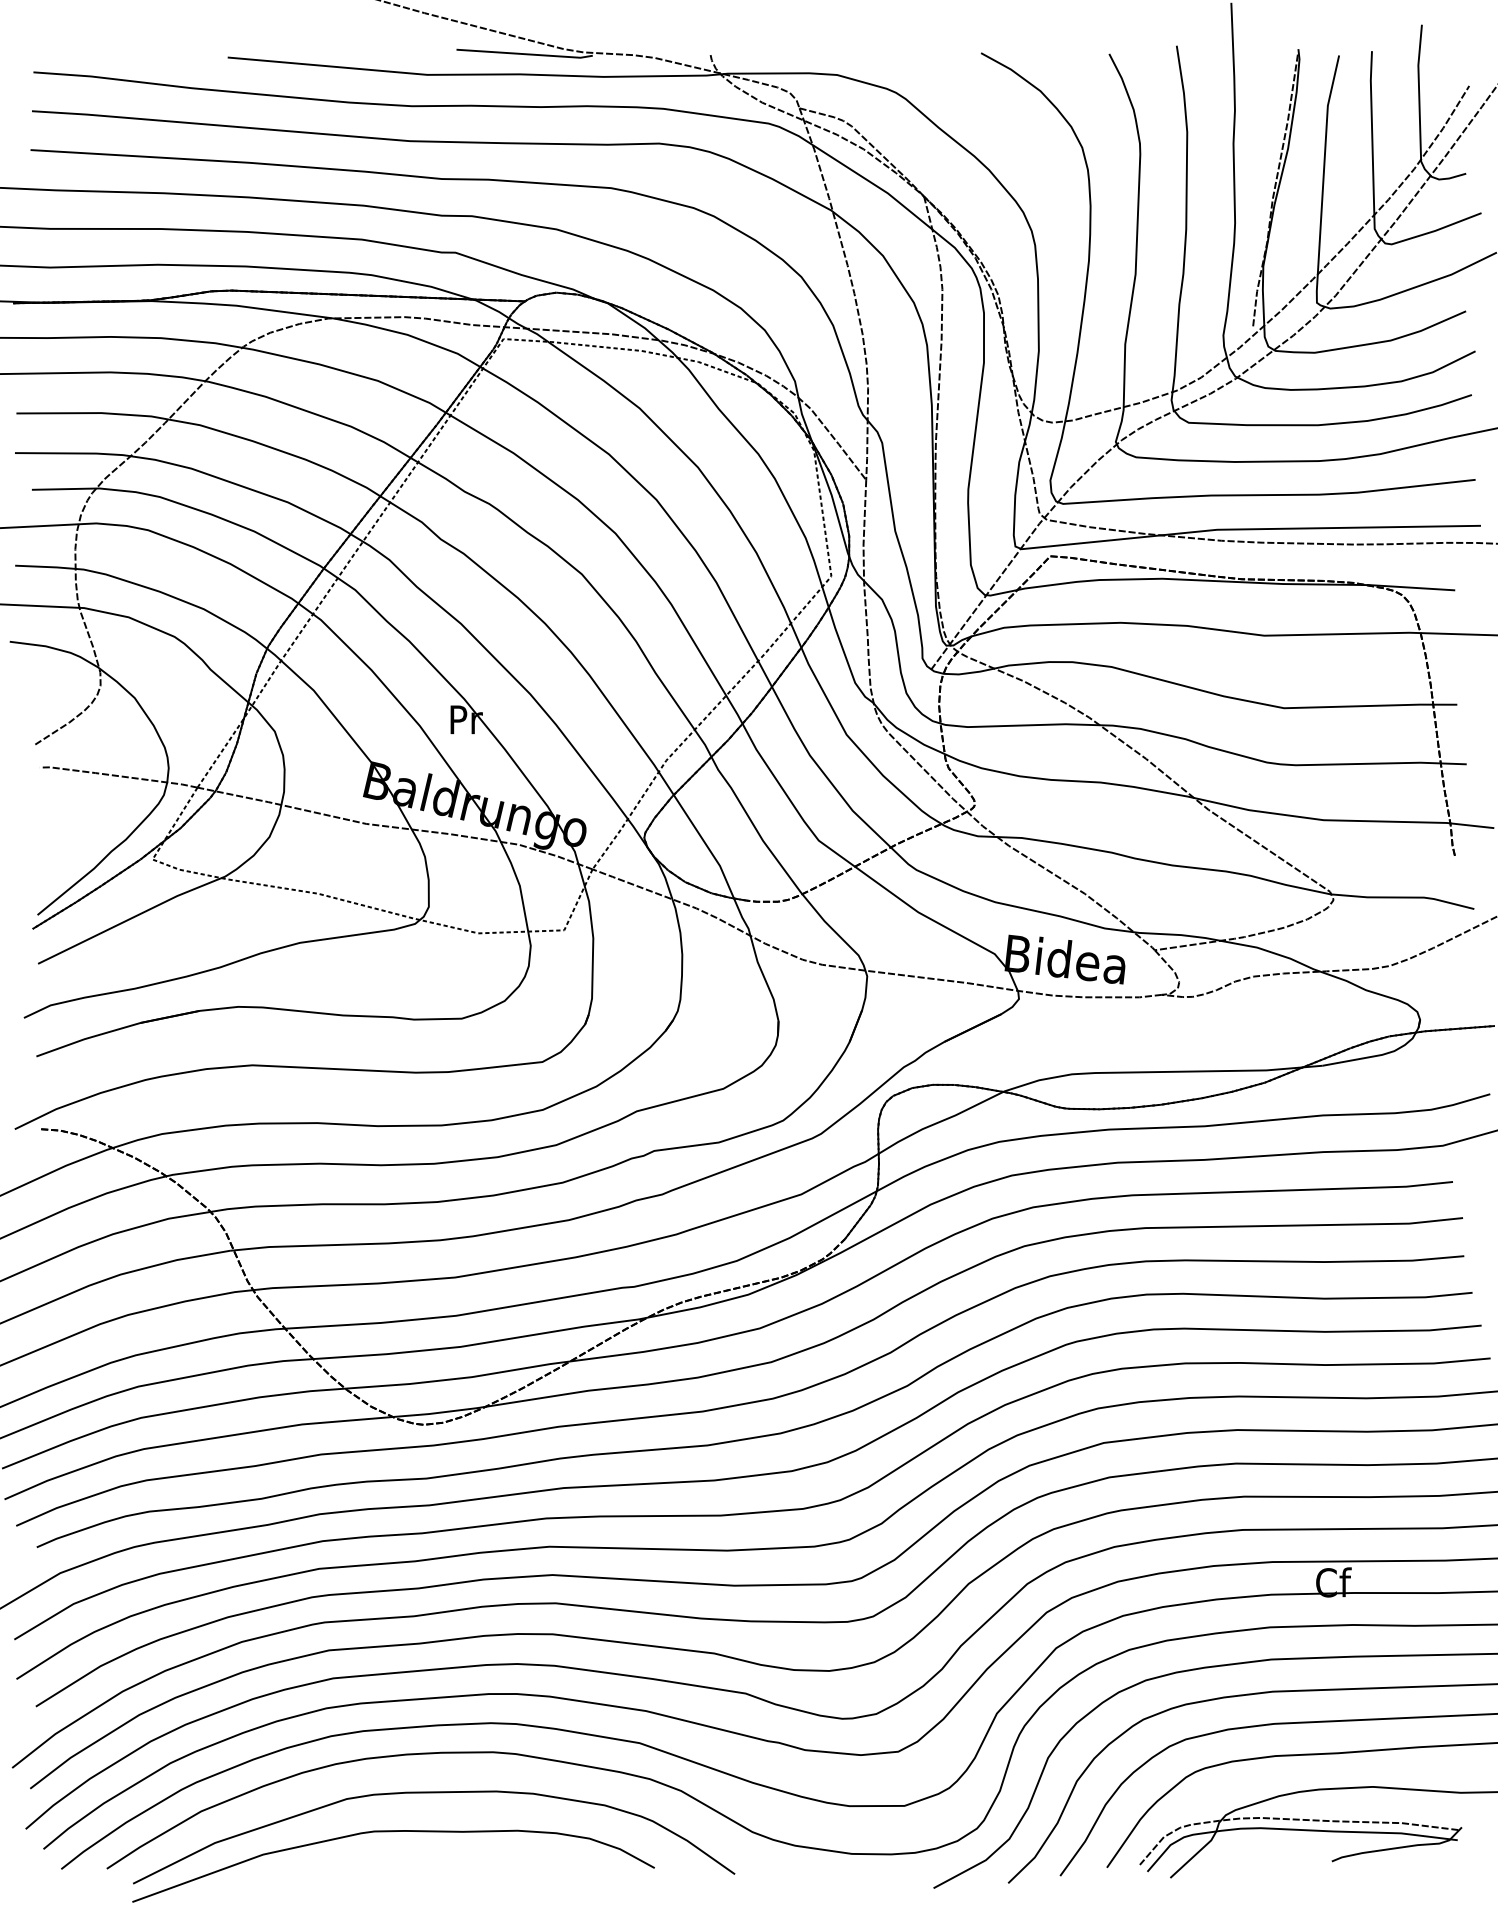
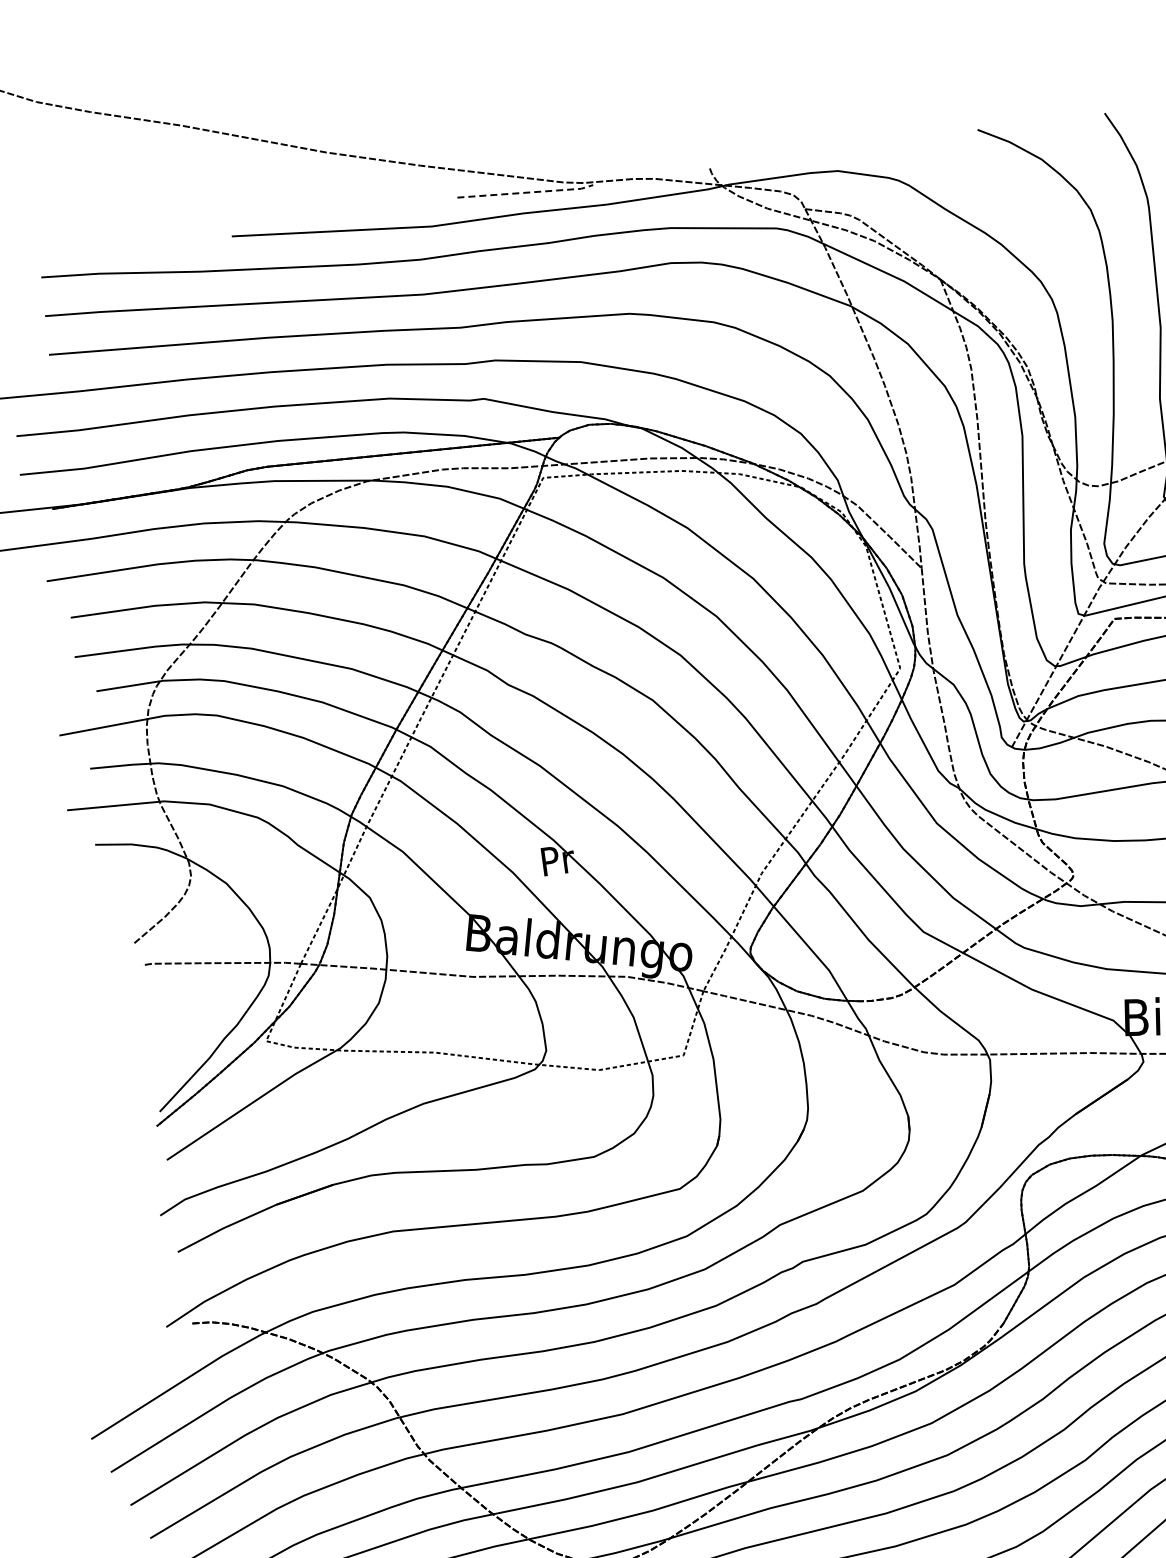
line: (525, 54) -> (526, 193), solid -> dashed

